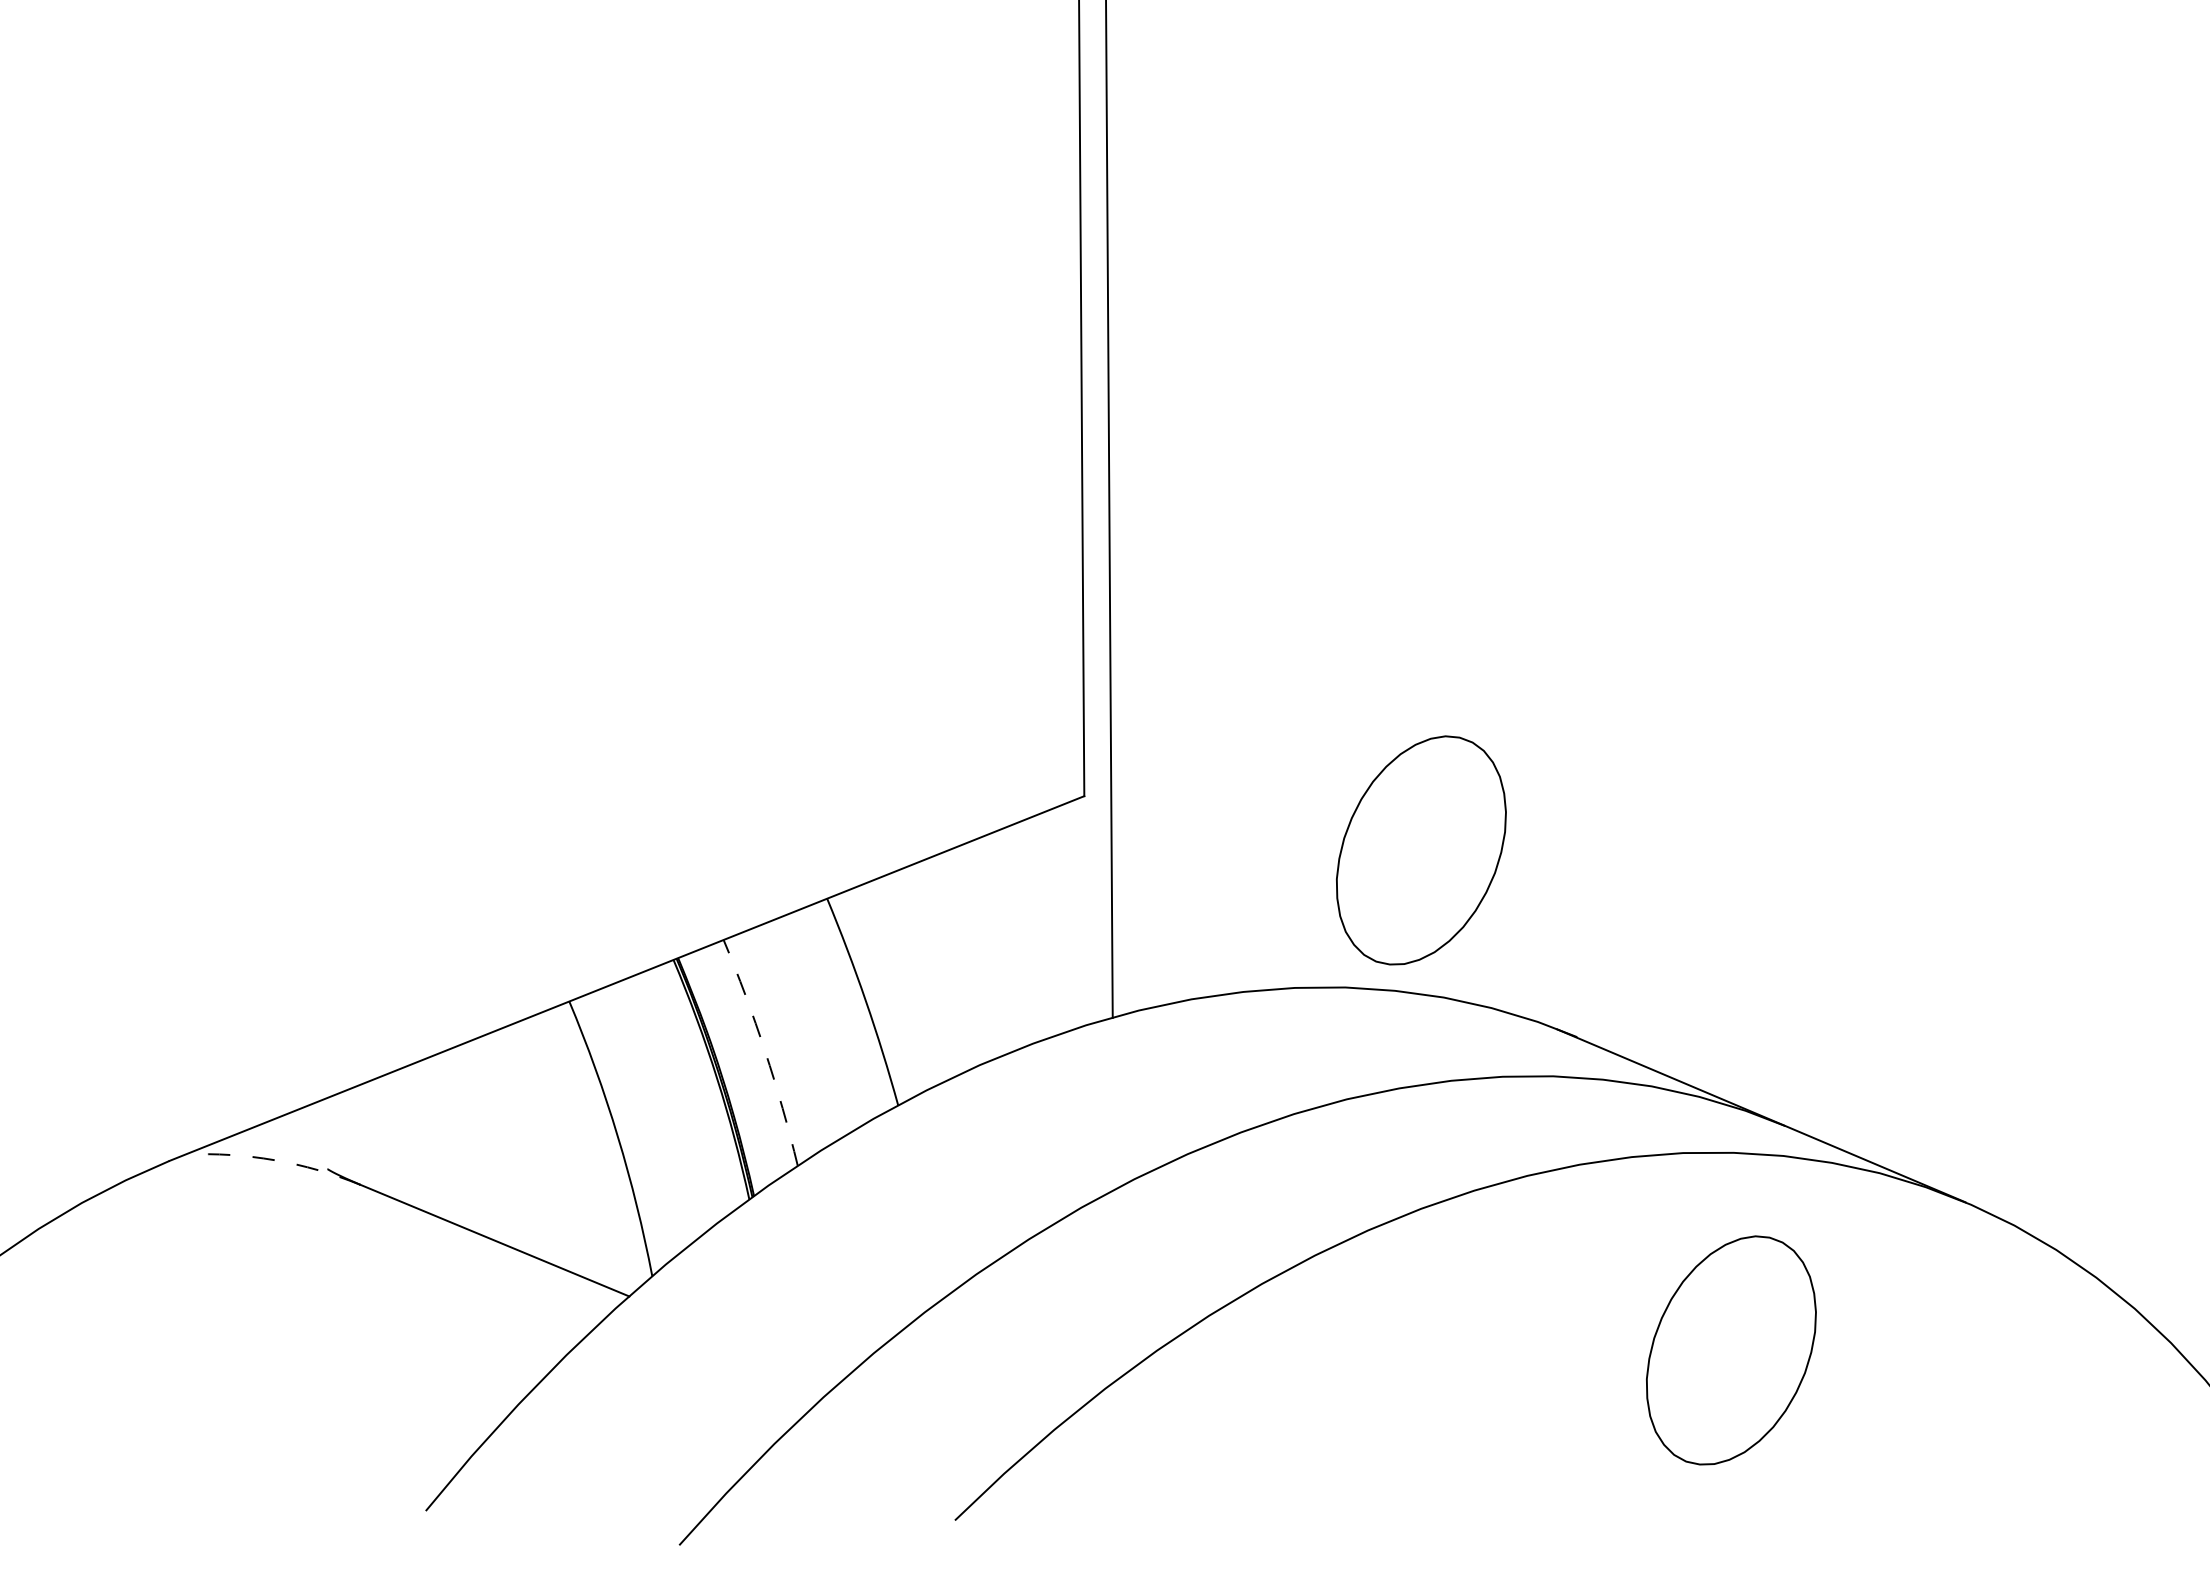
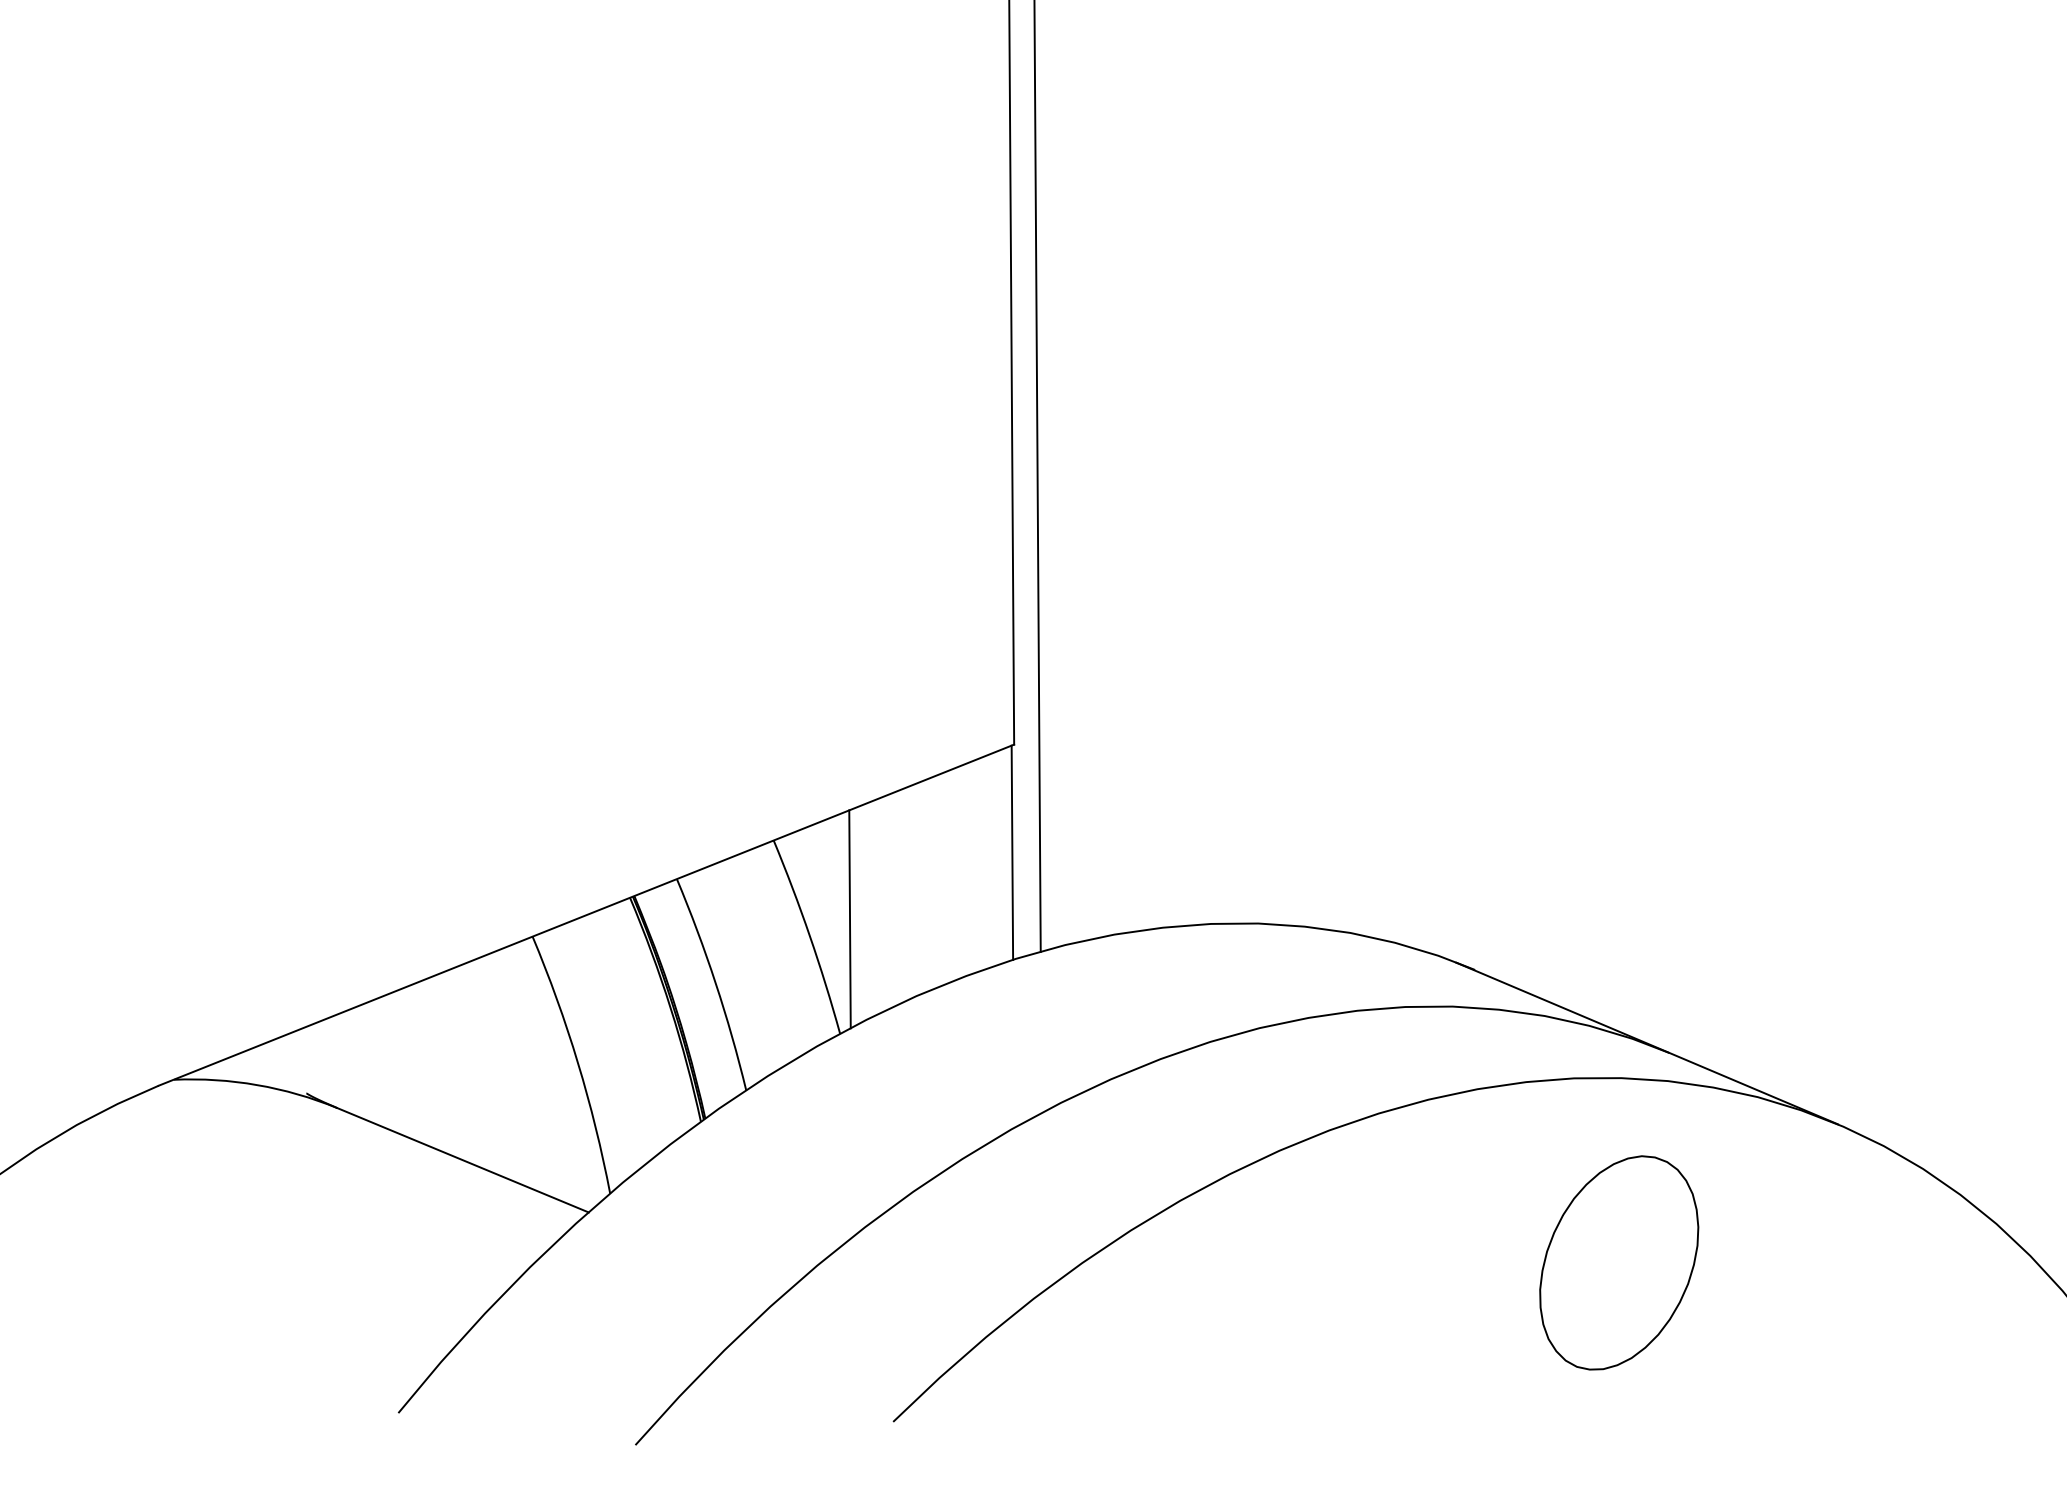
part: (1421, 850) -> (1329, 795), removed
line: (1082, 911) -> (1012, 852), added
line: (908, 982) -> (849, 918), added
arc: (765, 1051) -> (716, 983), dashed -> solid
arc: (274, 1160) -> (256, 1085), dashed -> solid

